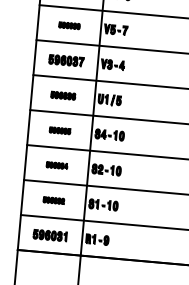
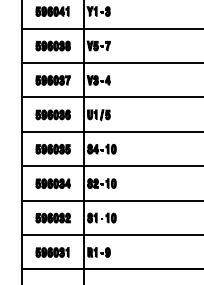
part: (68, 25) -> (52, 45), size x1.67
part: (62, 95) -> (52, 114), size x1.43
part: (59, 130) -> (52, 149), size x1.67
part: (56, 165) -> (52, 183), size x1.67
part: (53, 199) -> (52, 217), size x1.67

